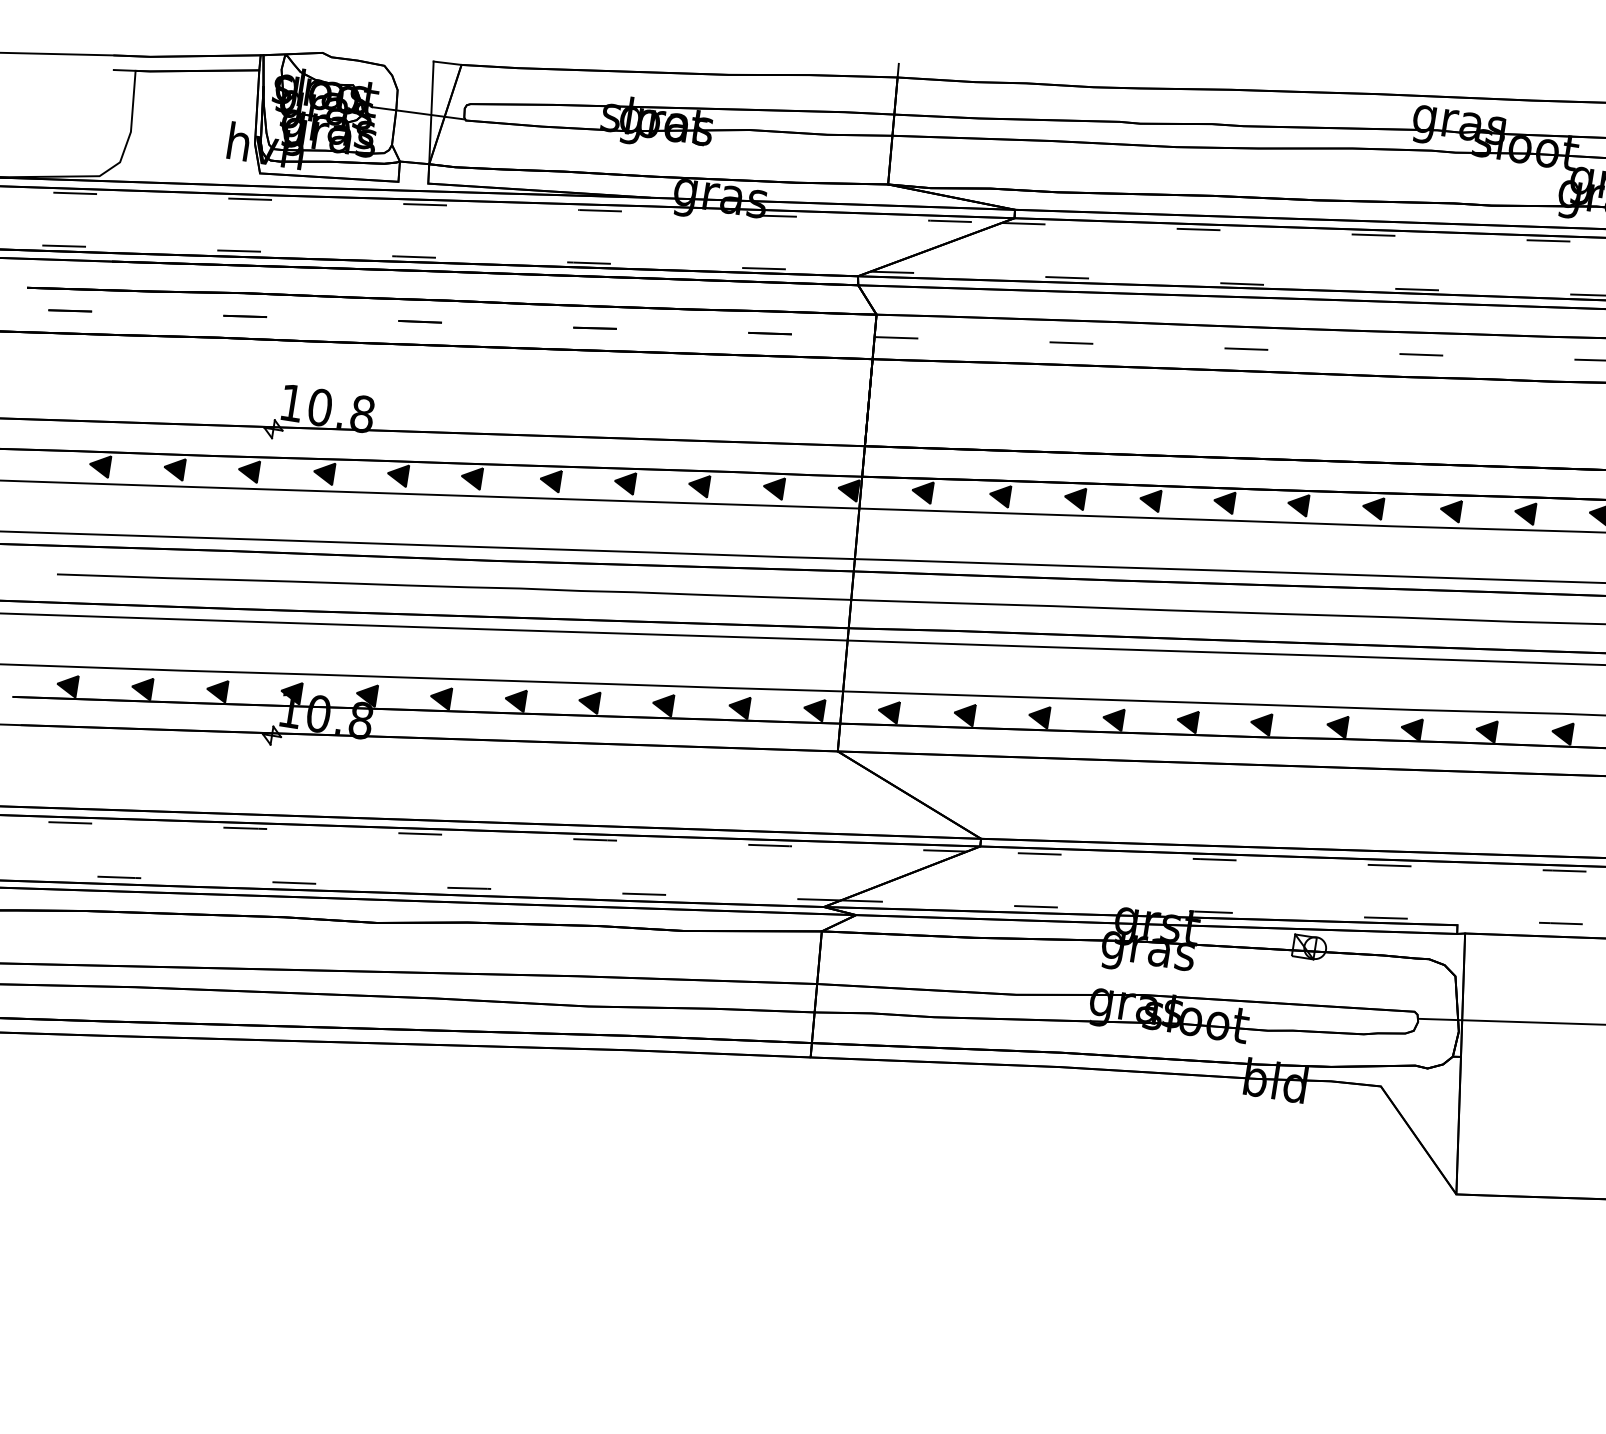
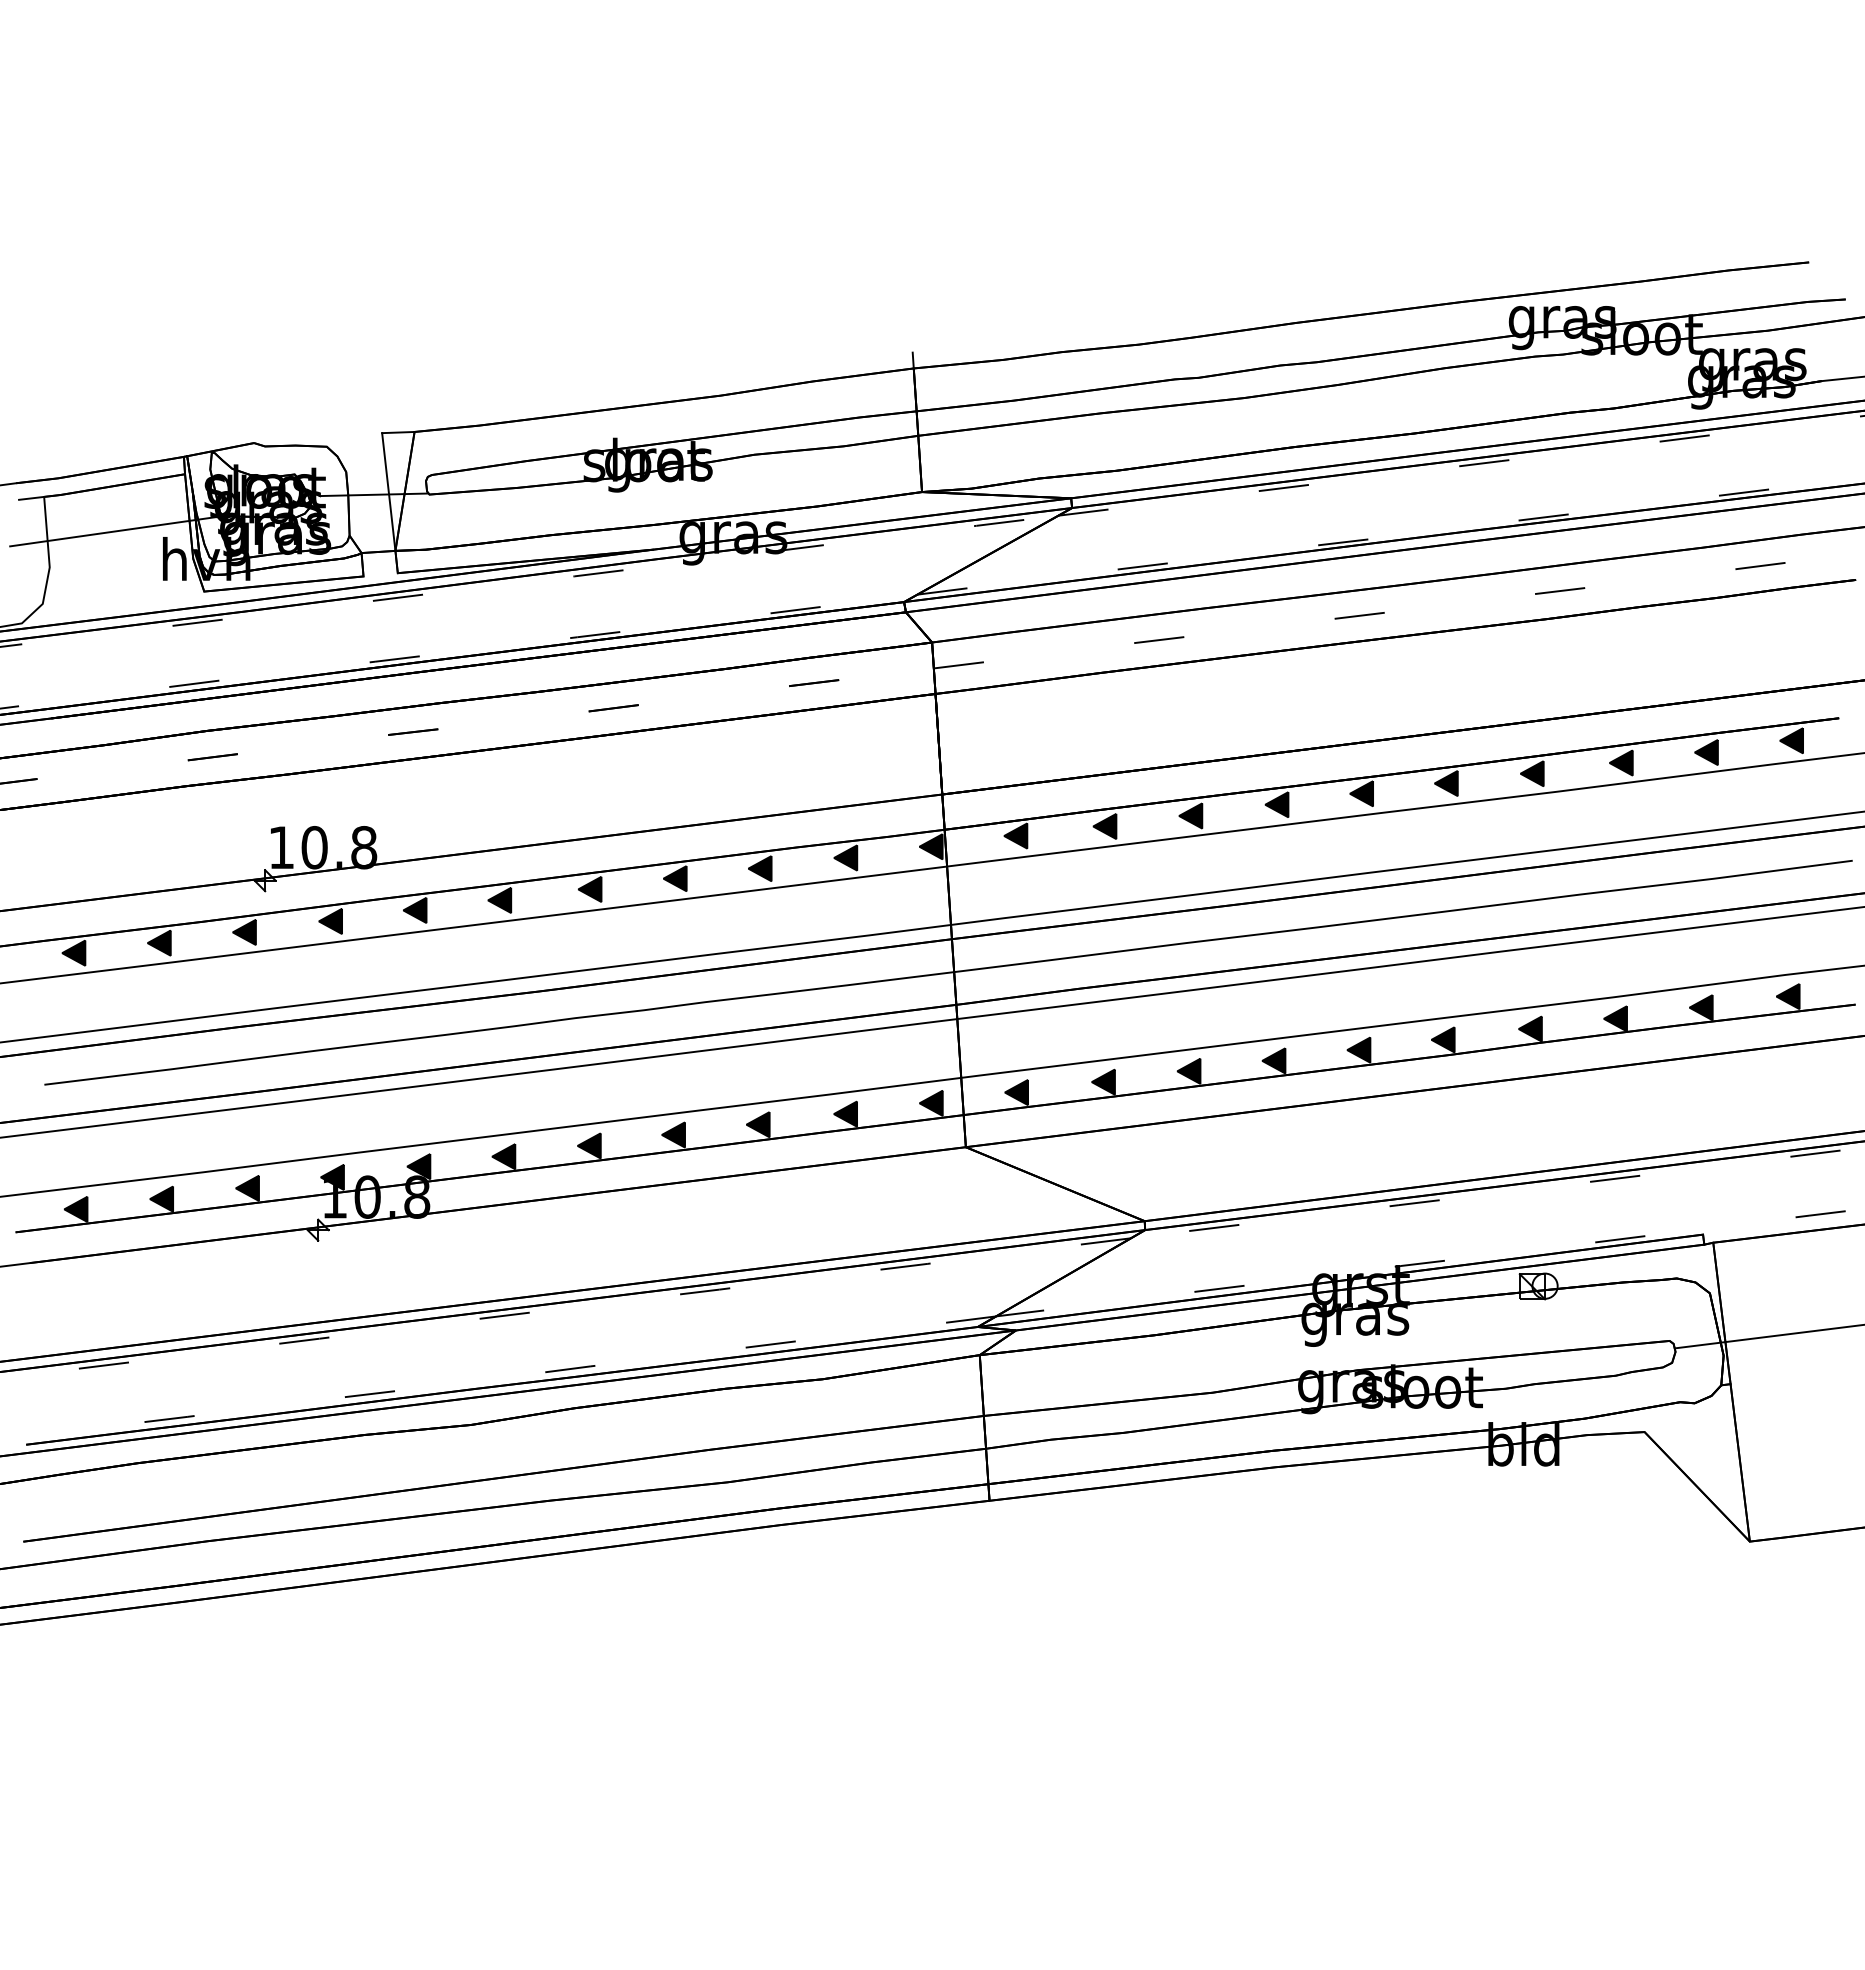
line: (190, 109) -> (113, 531), added

